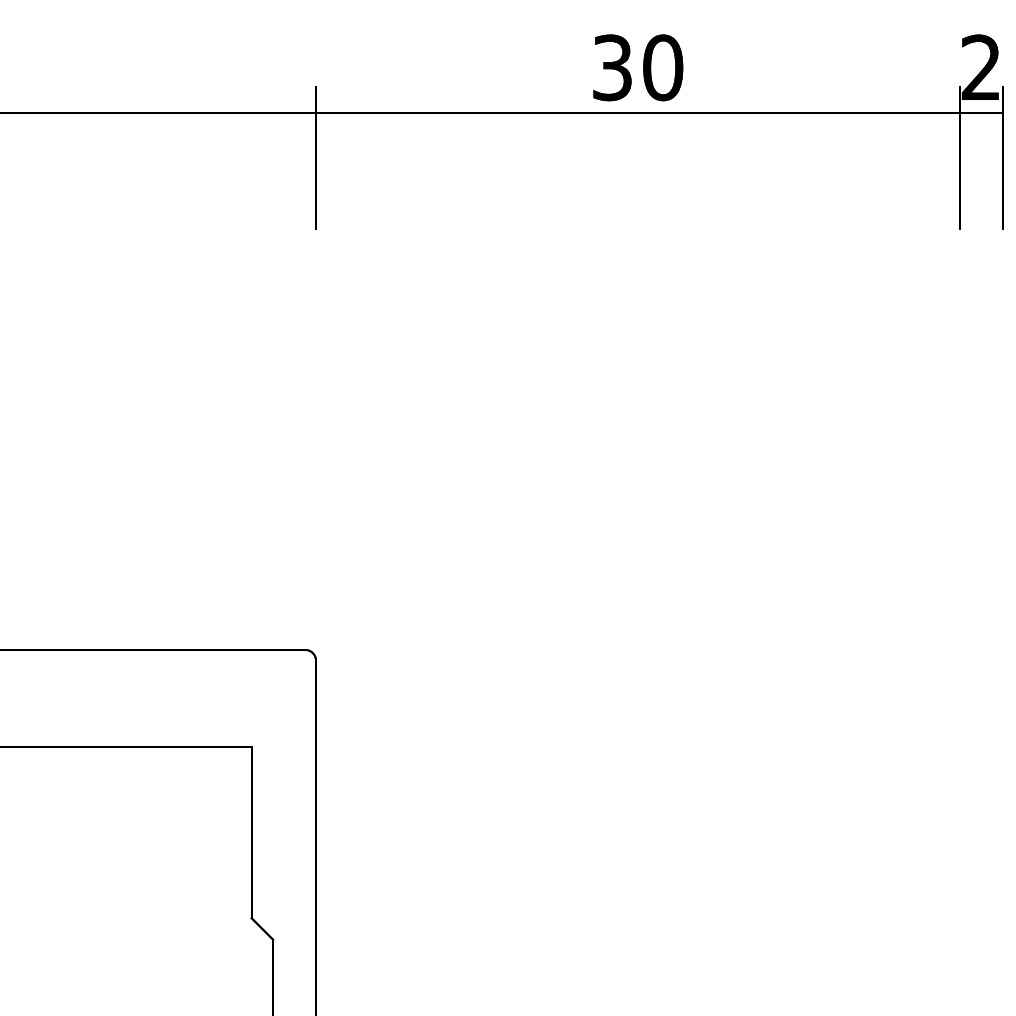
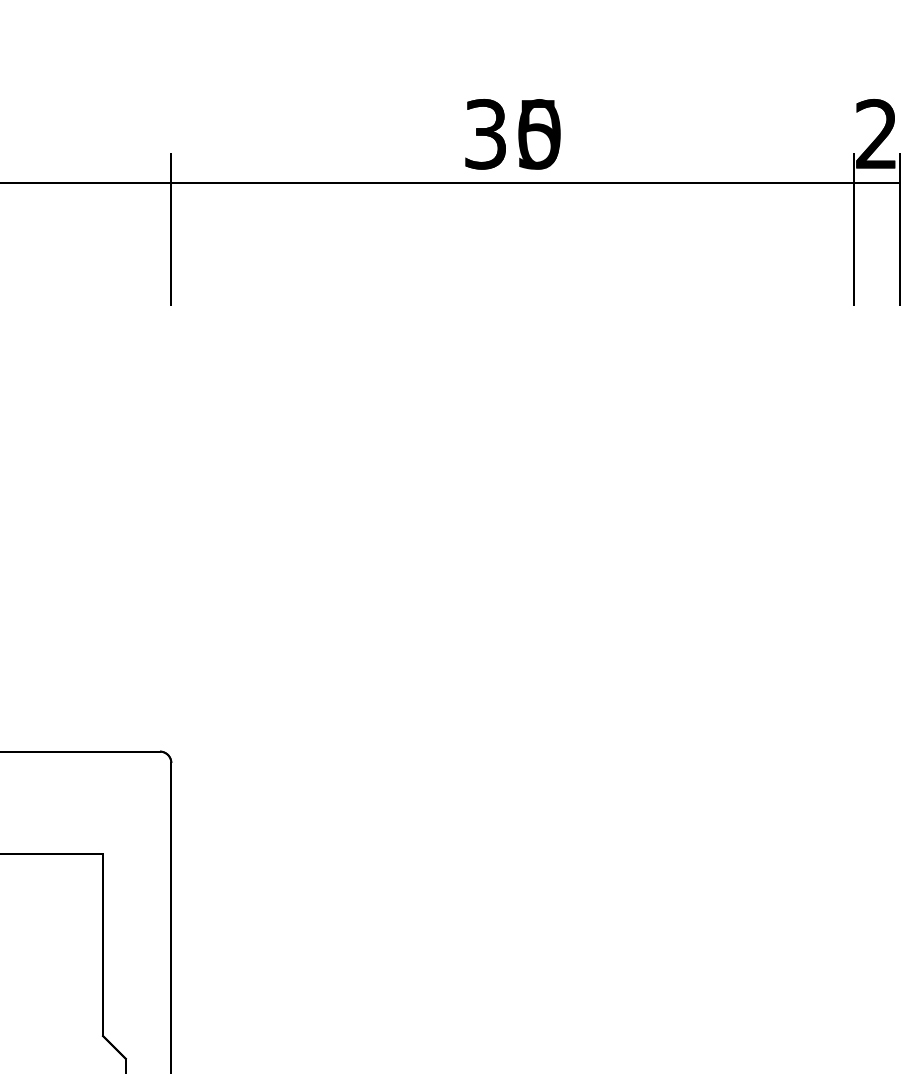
text: (663, 67) -> (539, 133), 30 -> 35

